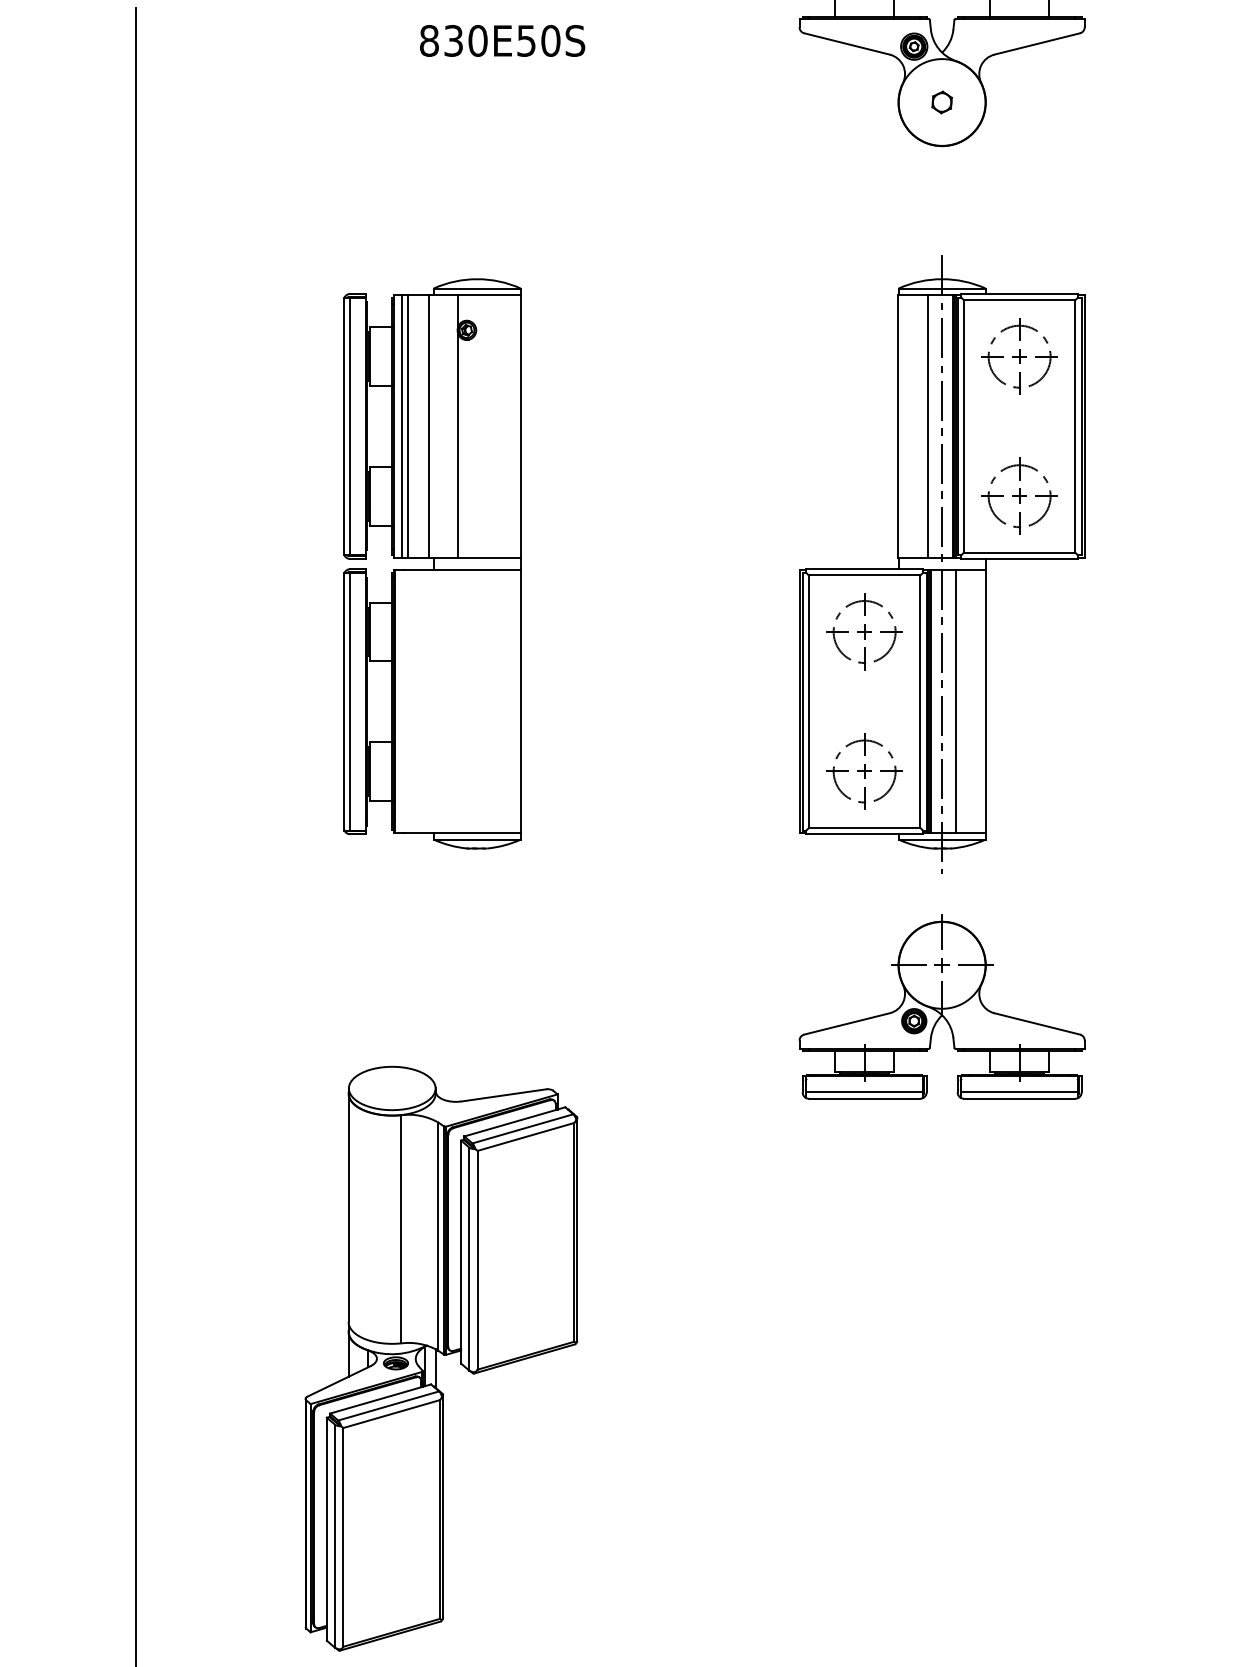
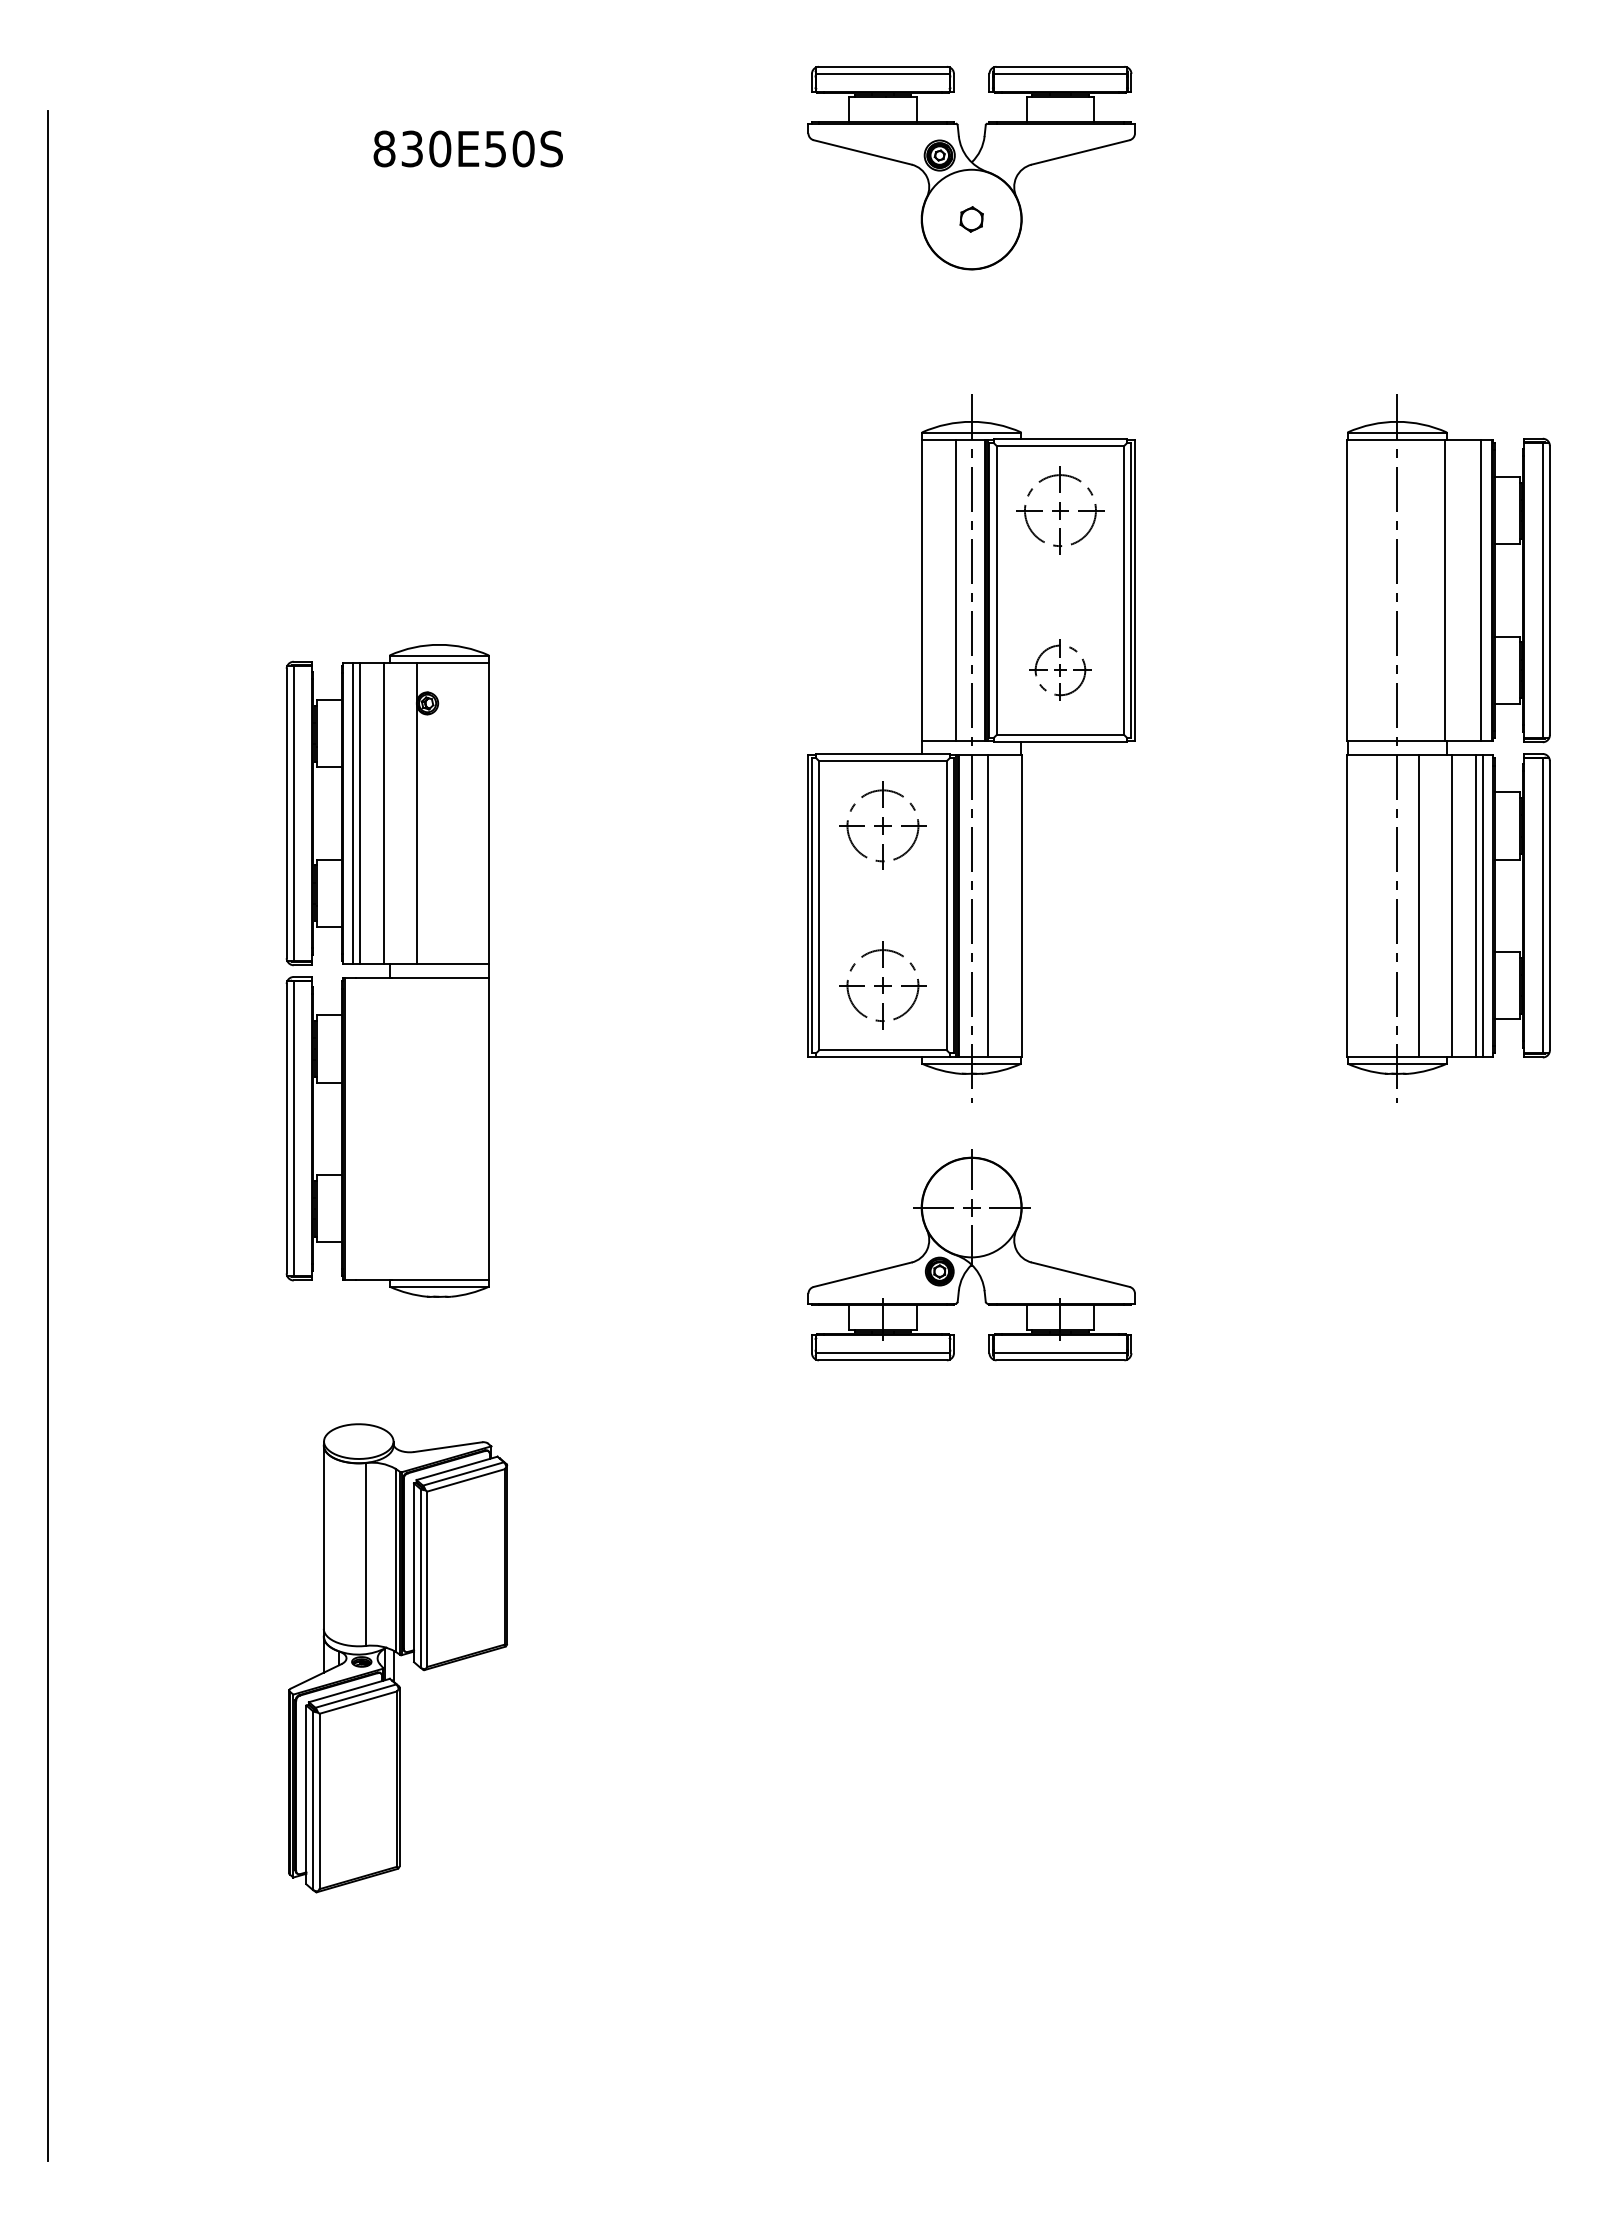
part: (1019, 496) -> (1060, 670), size x0.7
part: (432, 563) -> (387, 970), moved
part: (440, 1359) -> (397, 1658), size x0.7

